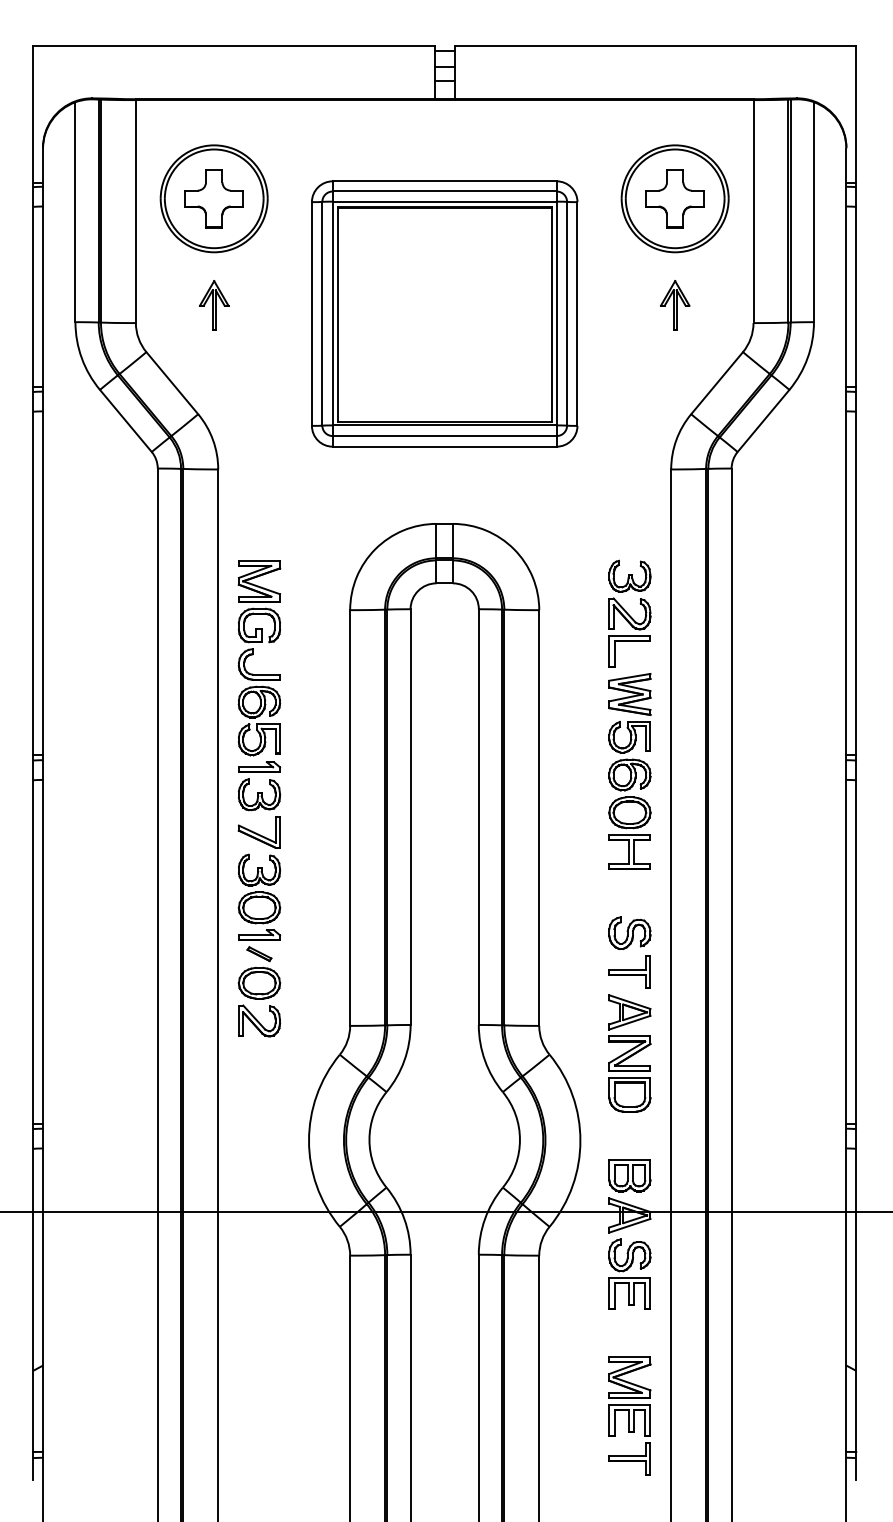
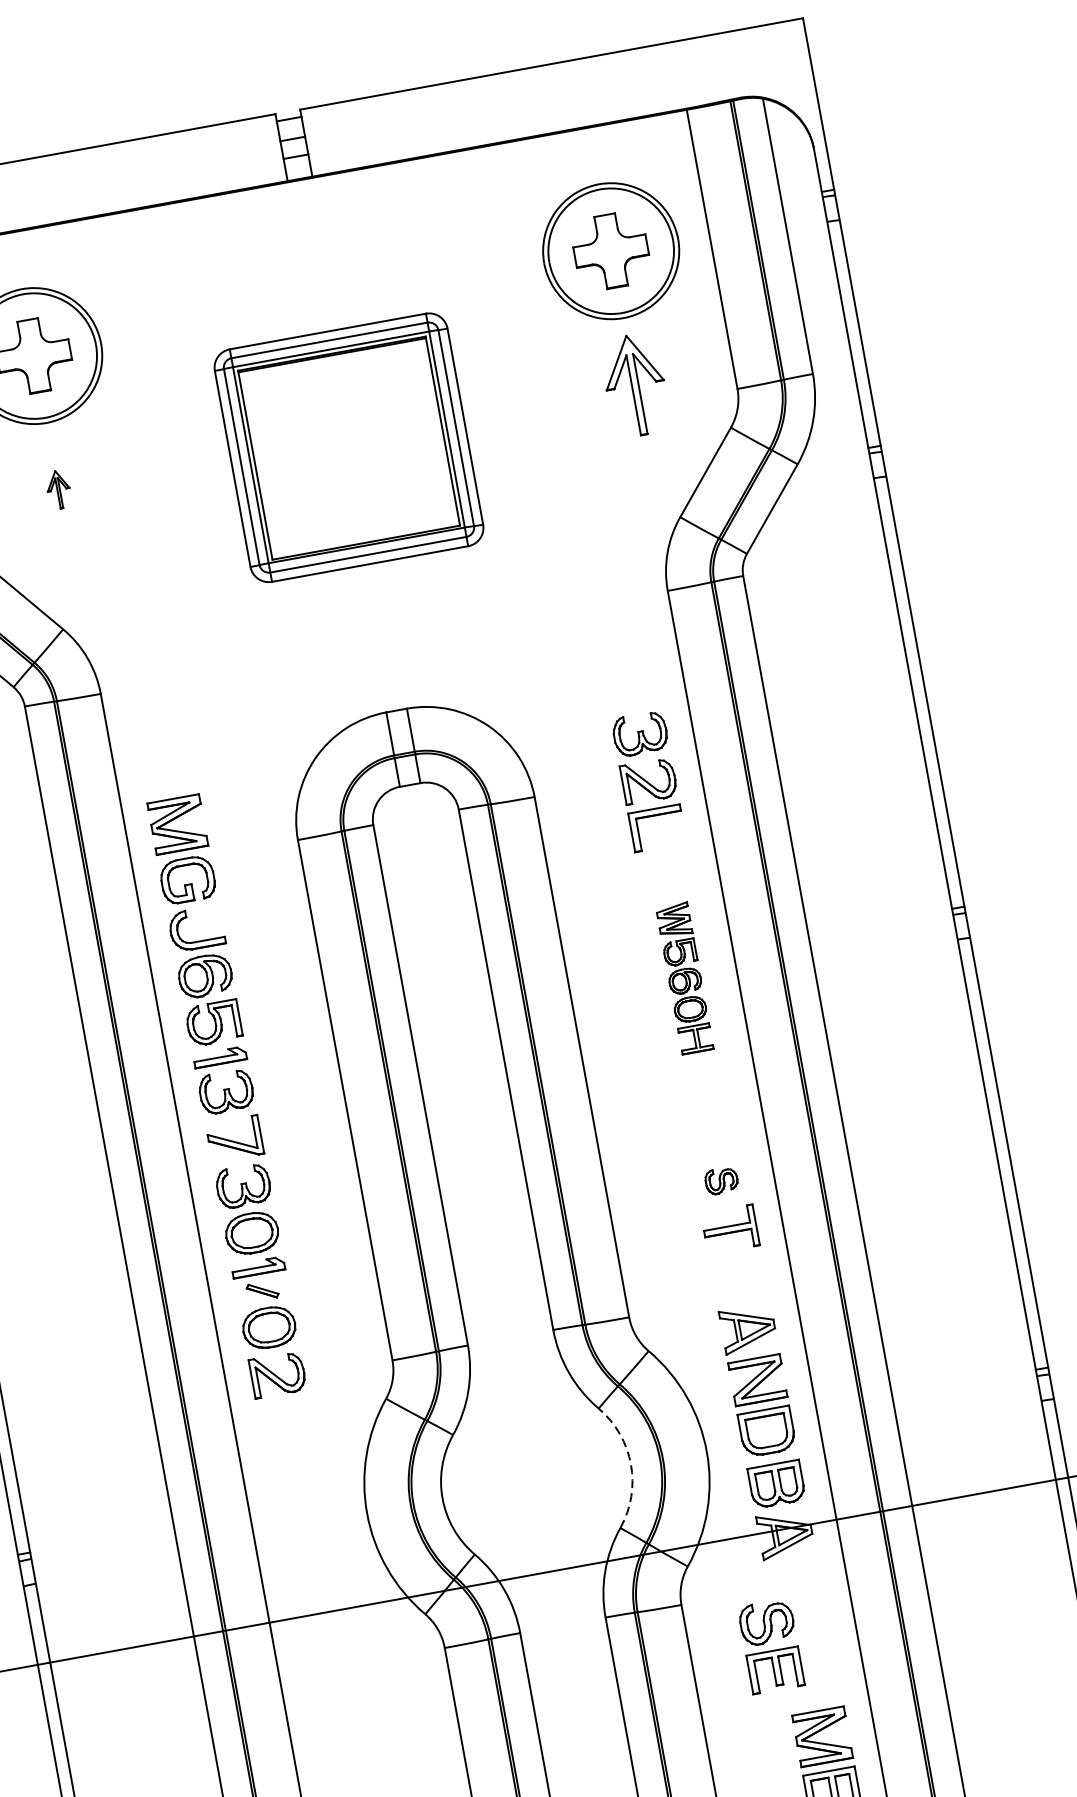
part: (214, 305) -> (58, 489), size x0.6
part: (675, 305) -> (635, 384), size x1.6
part: (444, 313) -> (348, 447), size x0.7
part: (629, 771) -> (684, 978), size x0.6
part: (629, 933) -> (721, 1181), size x0.6
part: (629, 1053) -> (757, 1380), moved
arc: (519, 1139) -> (630, 1464), solid -> dashed
part: (629, 1273) -> (770, 1645), moved

